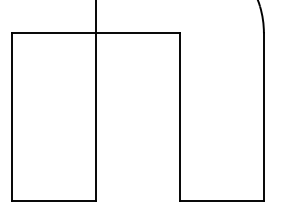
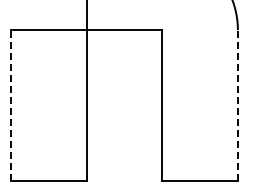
line: (12, 116) -> (11, 105), solid -> dashed
line: (263, 116) -> (237, 105), solid -> dashed

